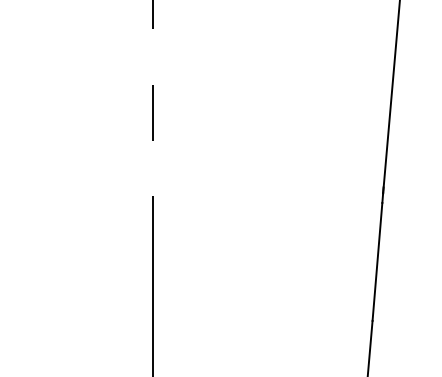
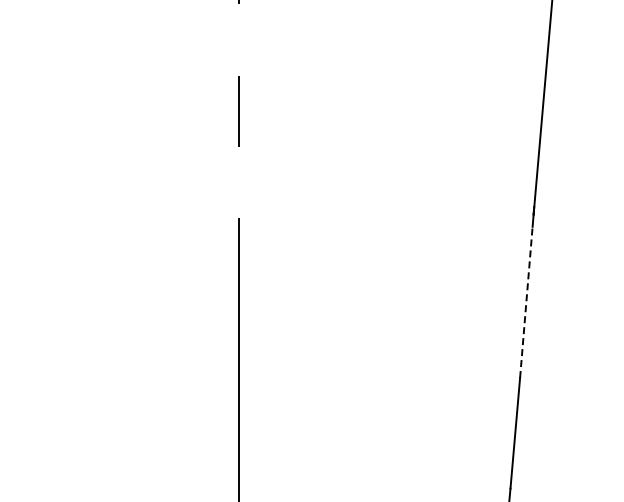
line: (377, 262) -> (526, 302), solid -> dashed

